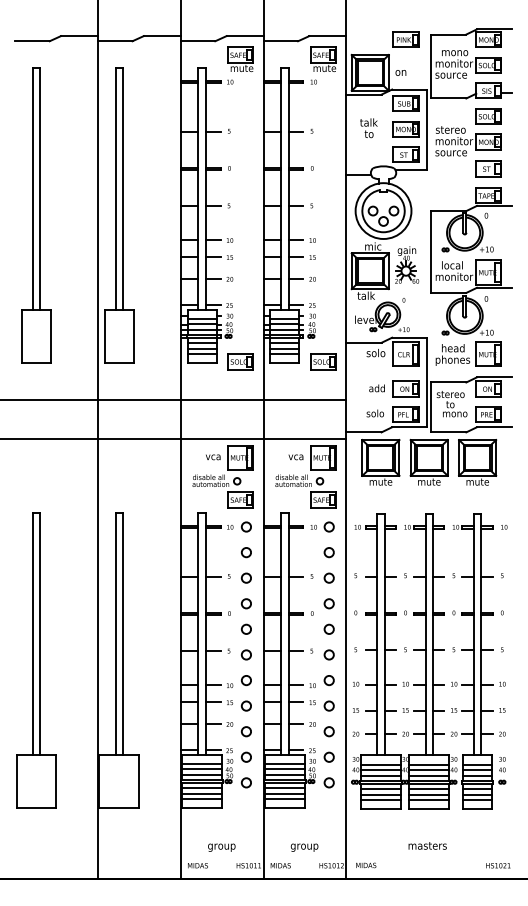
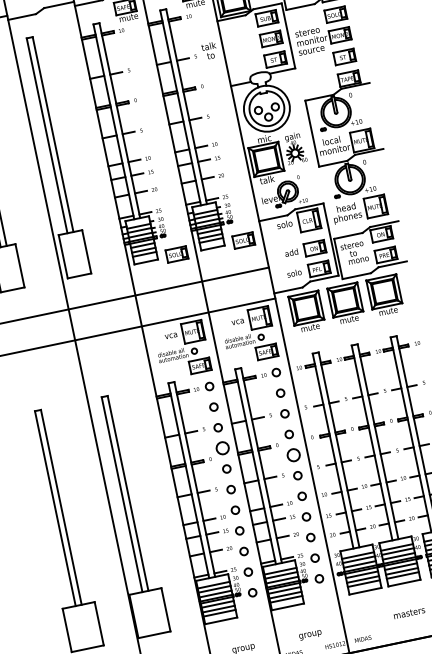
text: (368, 128) -> (209, 51), moved
circle: (245, 603) -> (221, 448), size x1.6
circle: (328, 628) -> (292, 454), size x1.6

